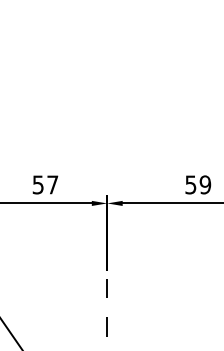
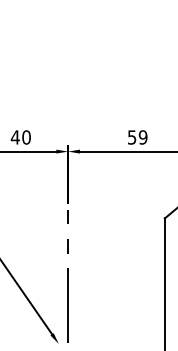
text: (44, 184) -> (20, 137), 57 -> 40

